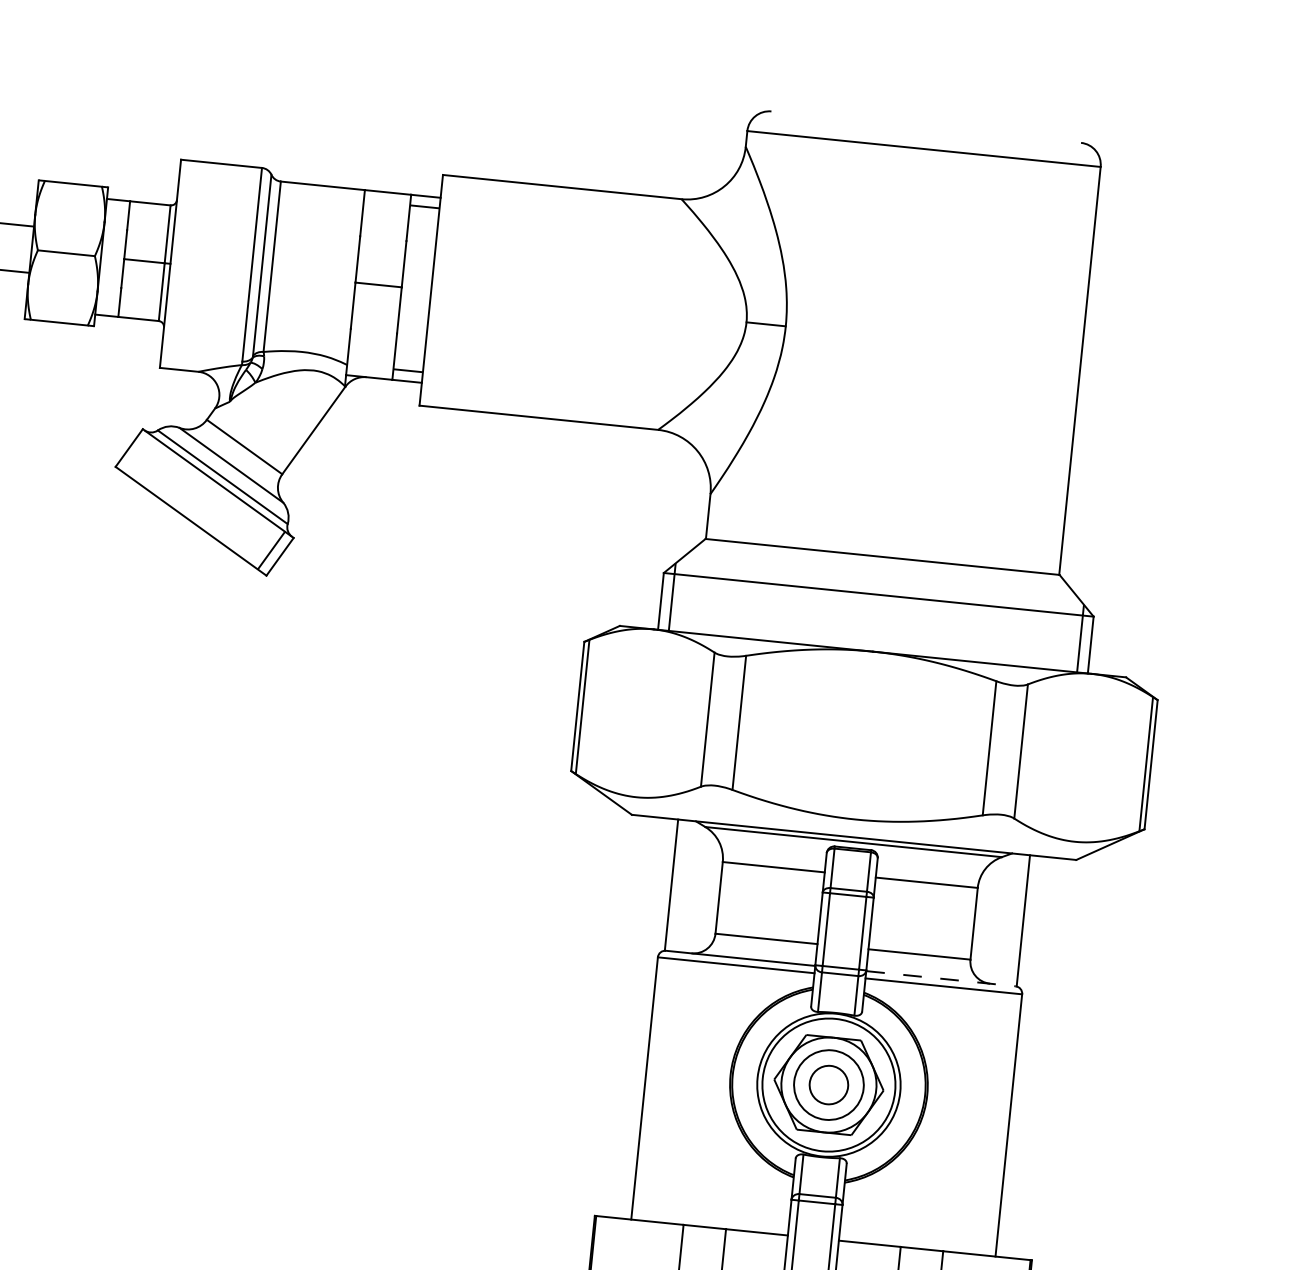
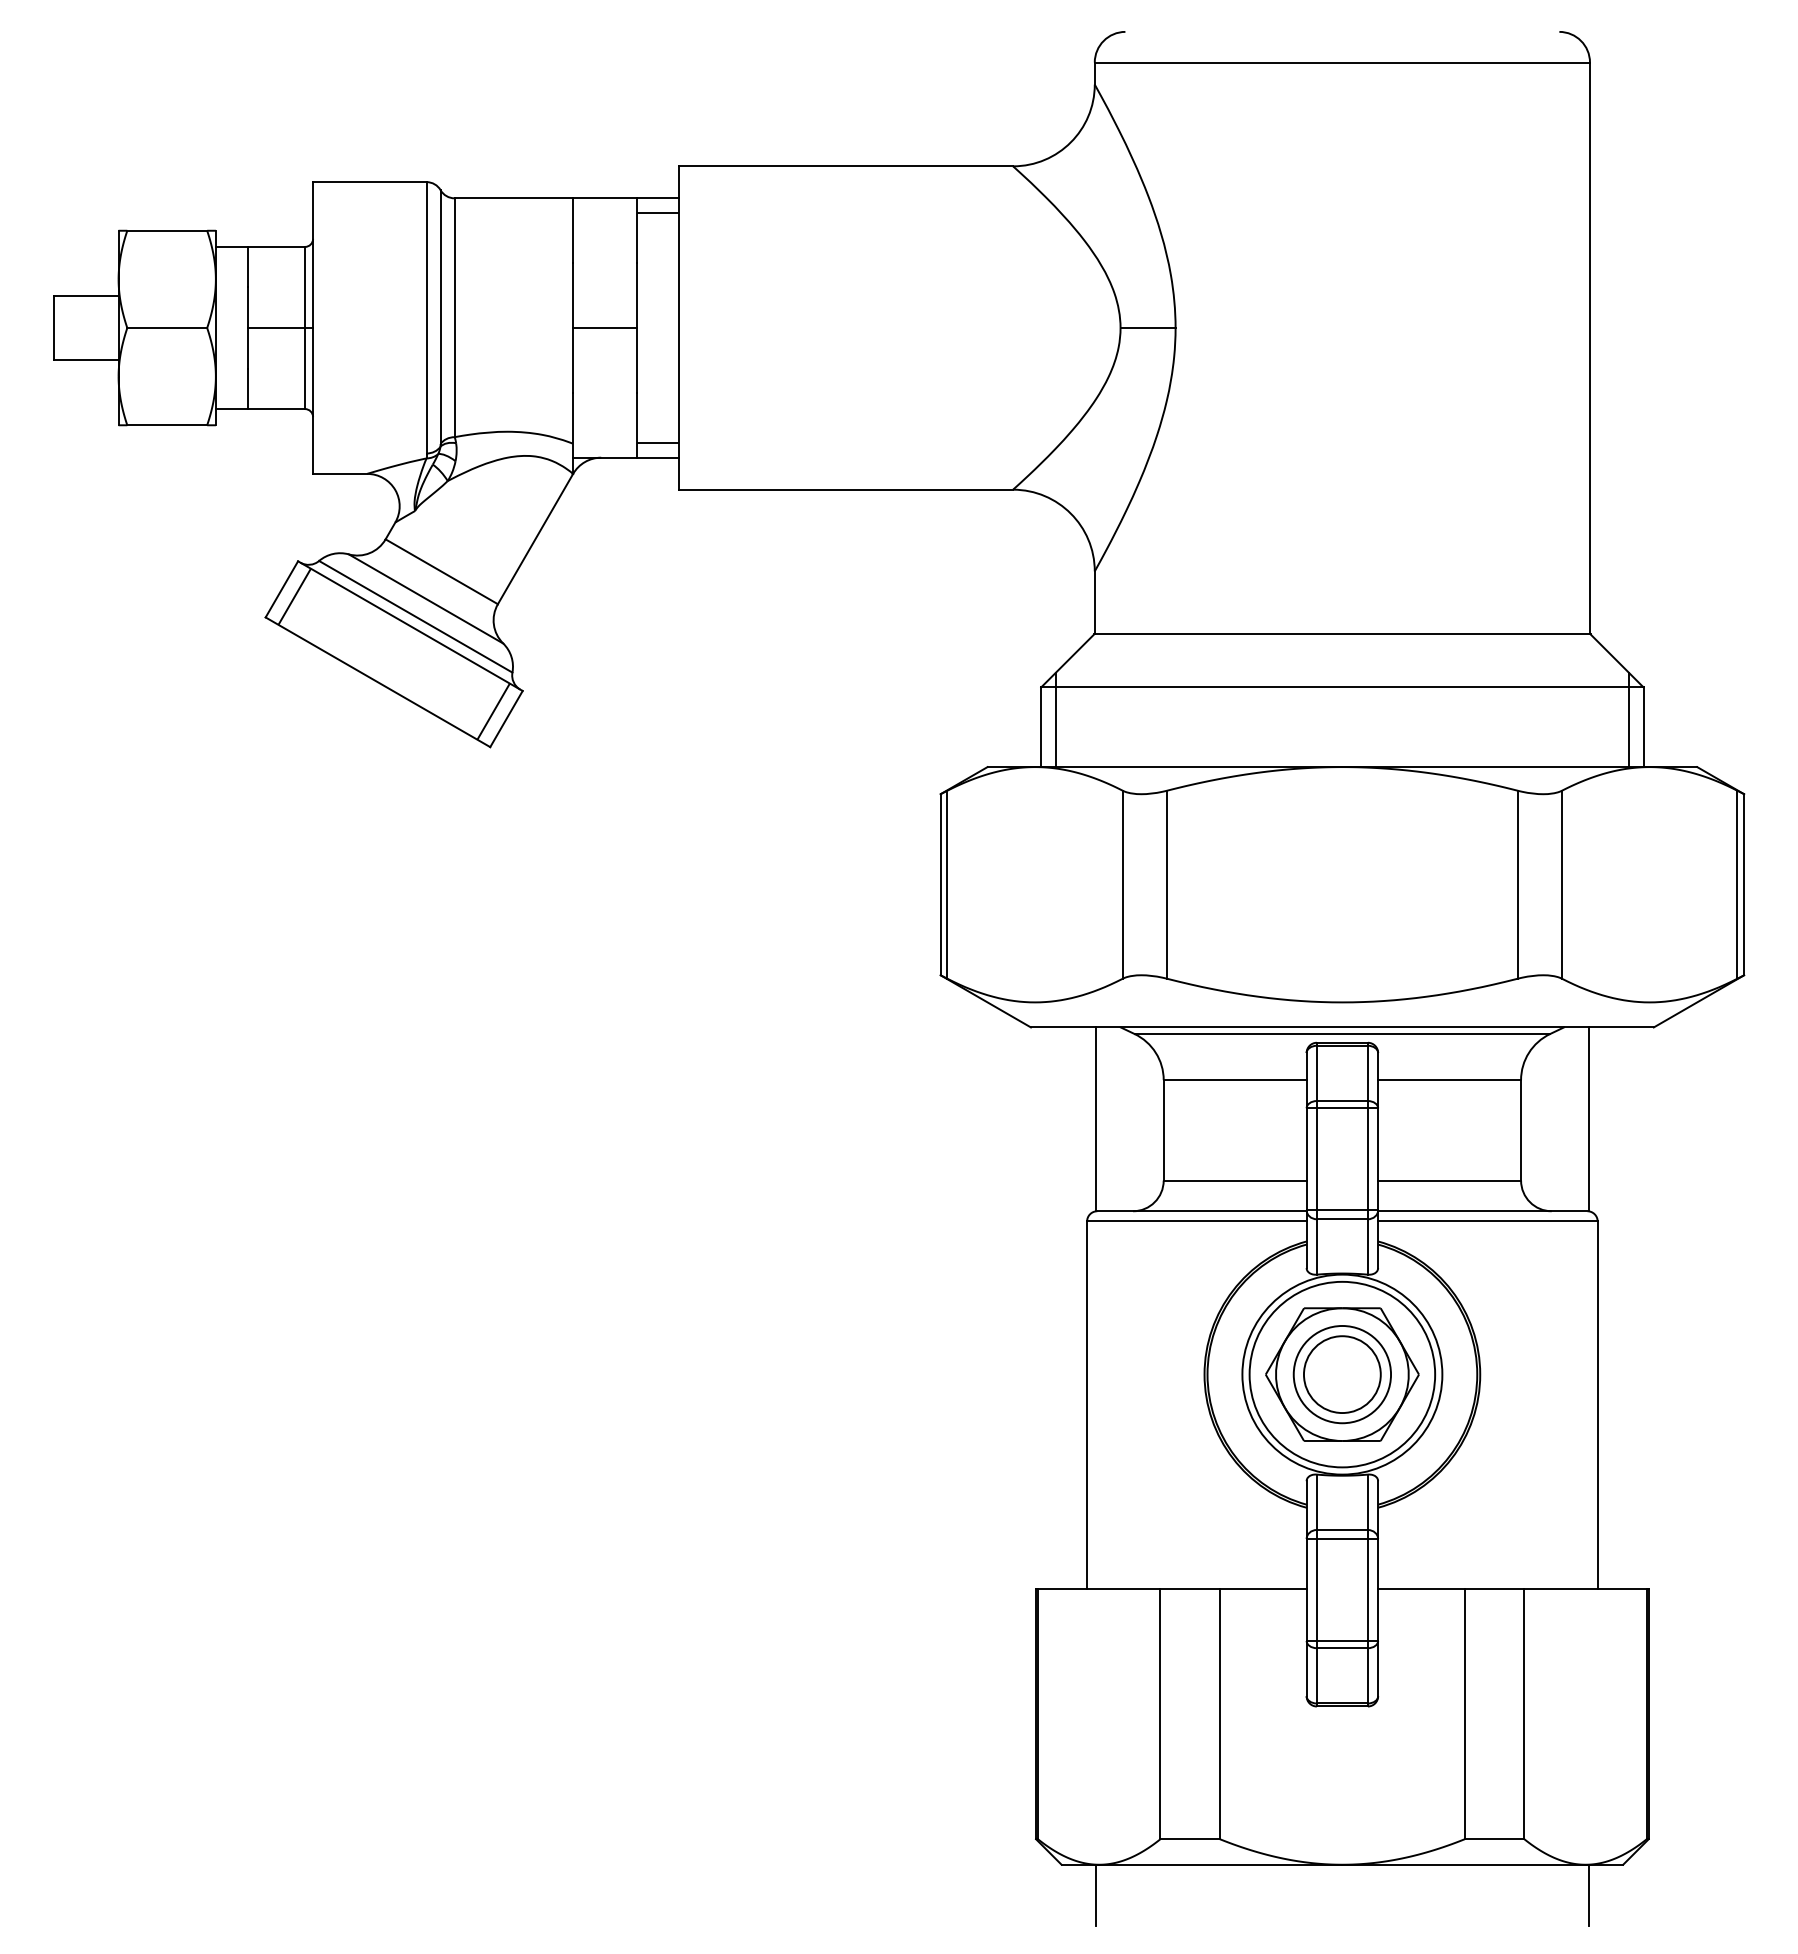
line: (137, 454) -> (294, 596), added
line: (940, 978) -> (1482, 1211), dashed -> solid
circle: (828, 1084) -> (1341, 1374), size x1.43

